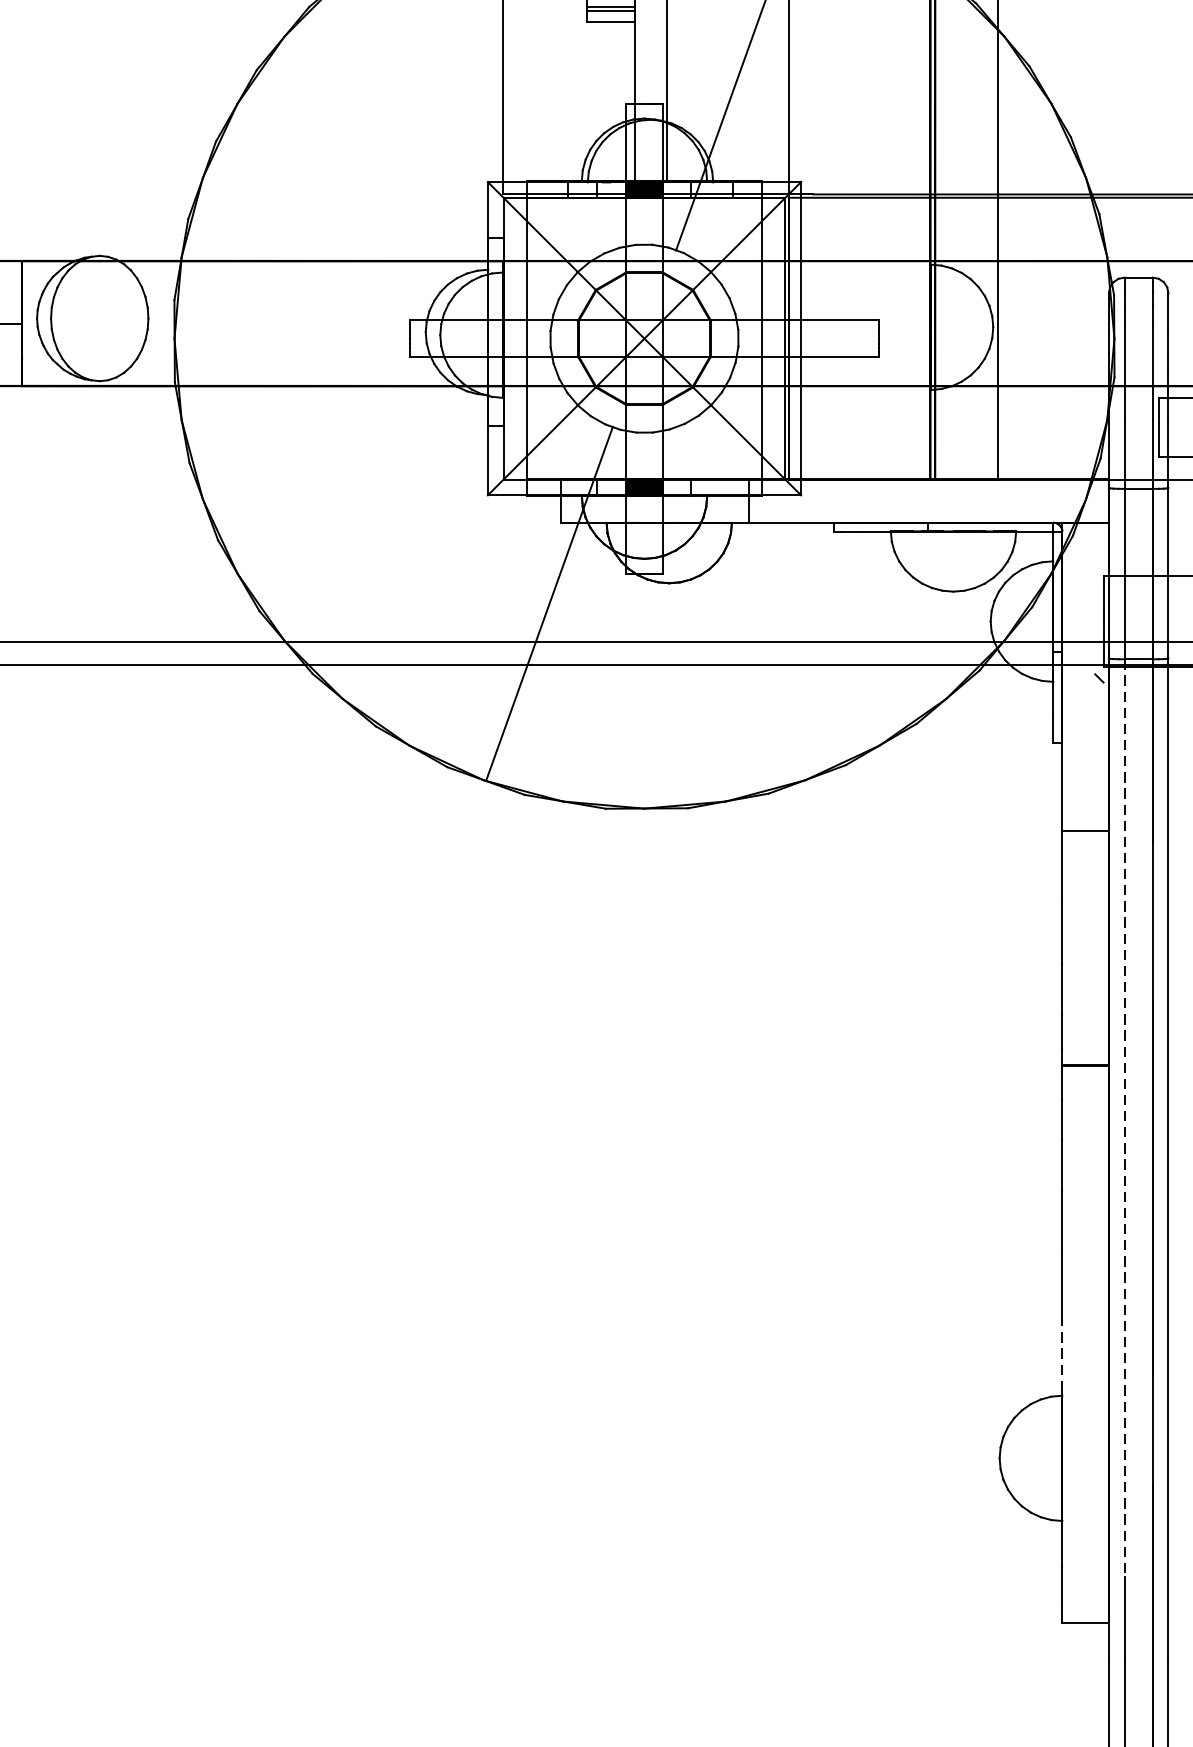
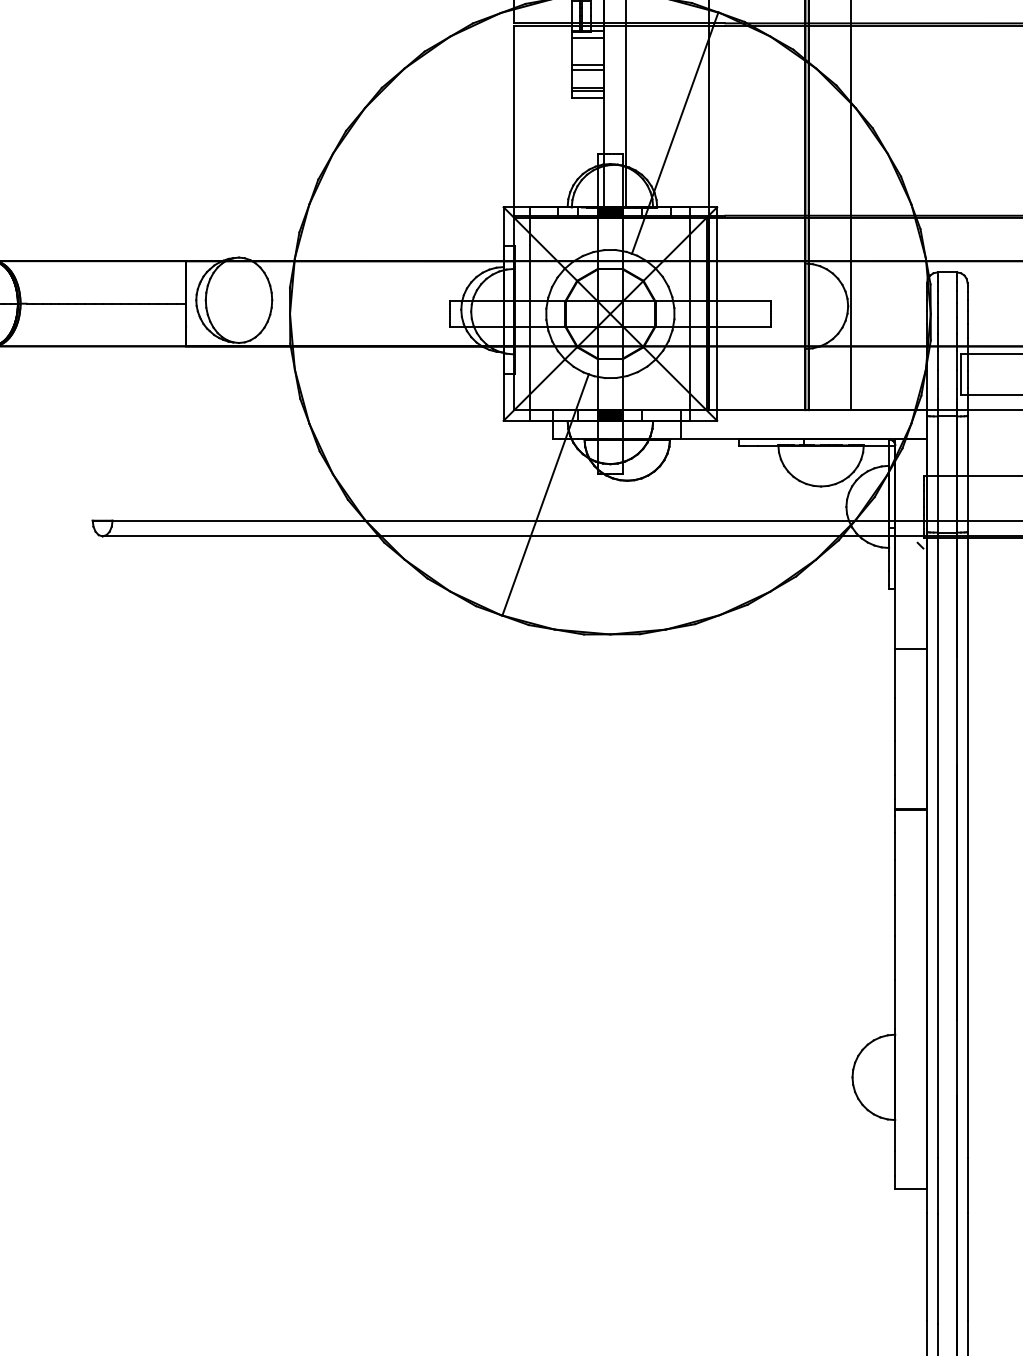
line: (1124, 1118) -> (937, 845), dashed -> solid
line: (1062, 1352) -> (895, 1005), dashed -> solid

